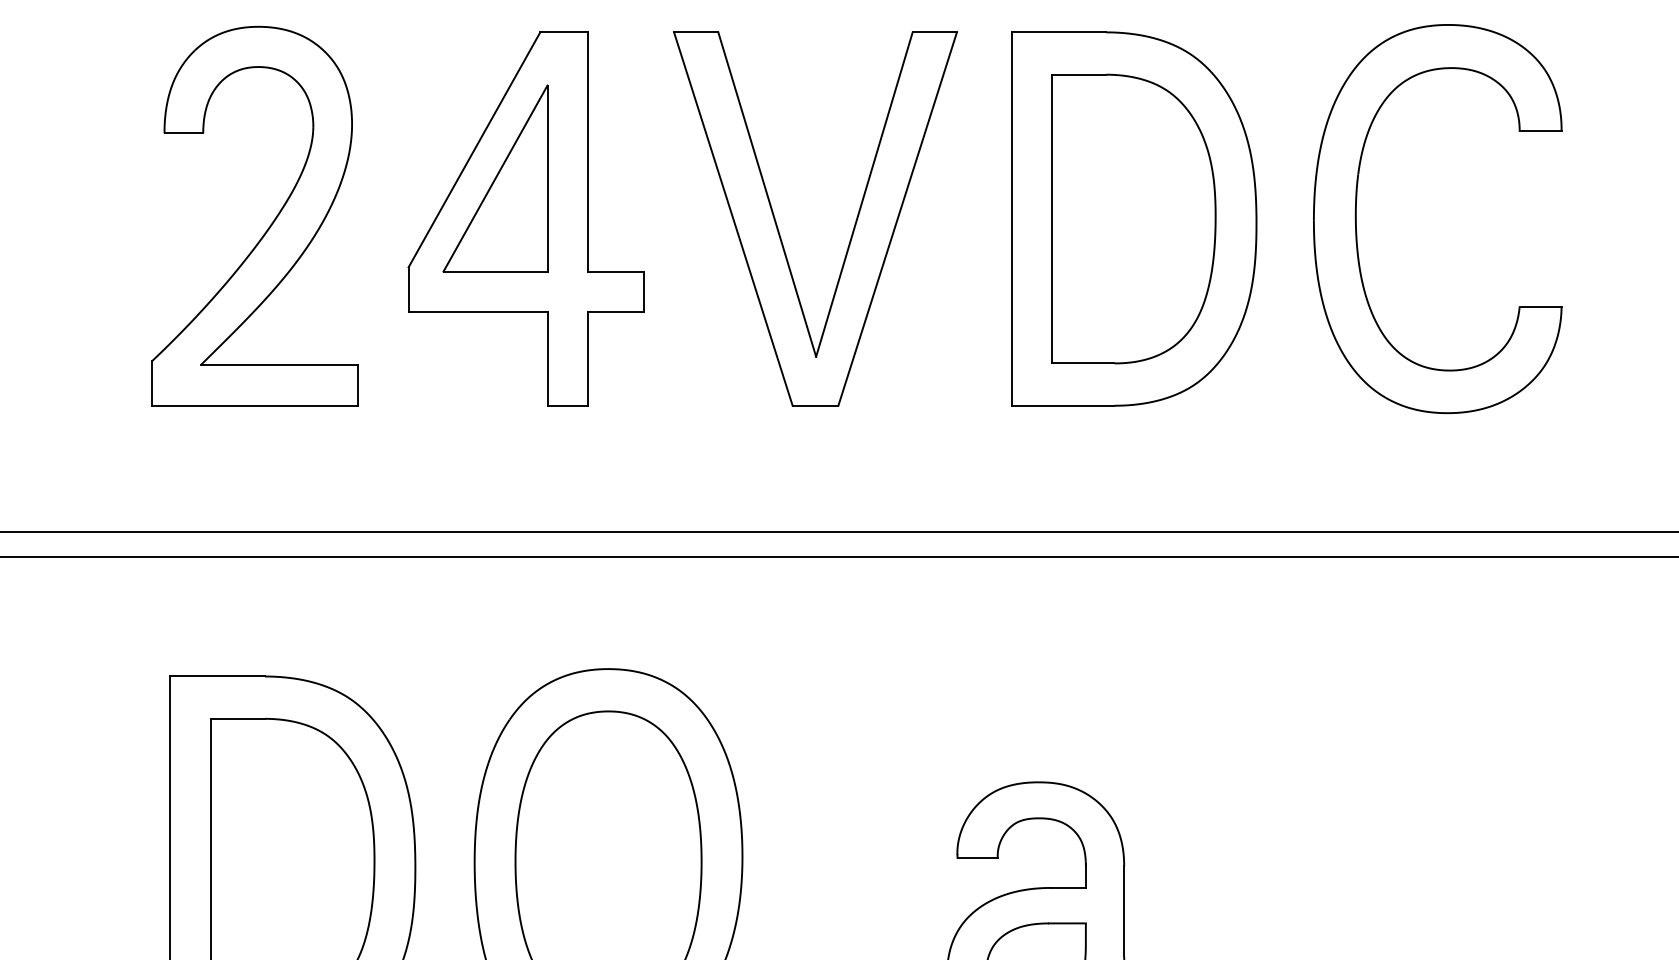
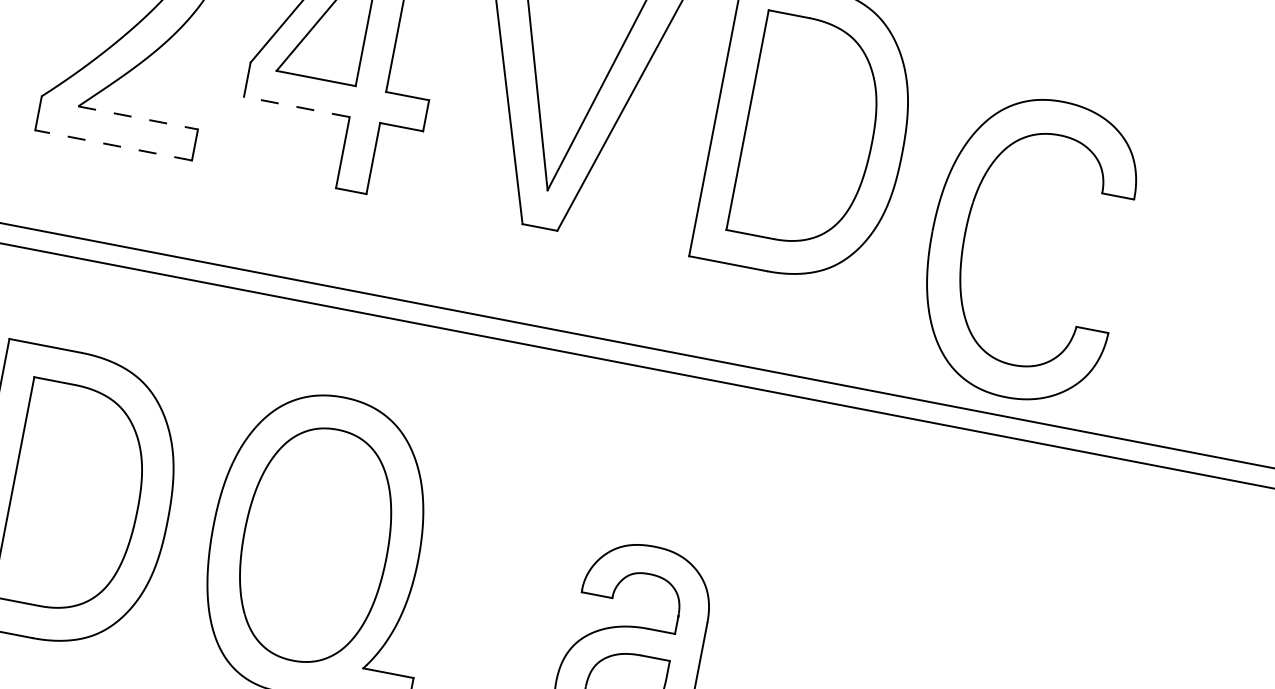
part: (1356, 219) -> (965, 236), moved
line: (477, 312) -> (296, 106), solid -> dashed
line: (279, 365) -> (138, 118), solid -> dashed
line: (254, 405) -> (113, 145), solid -> dashed

